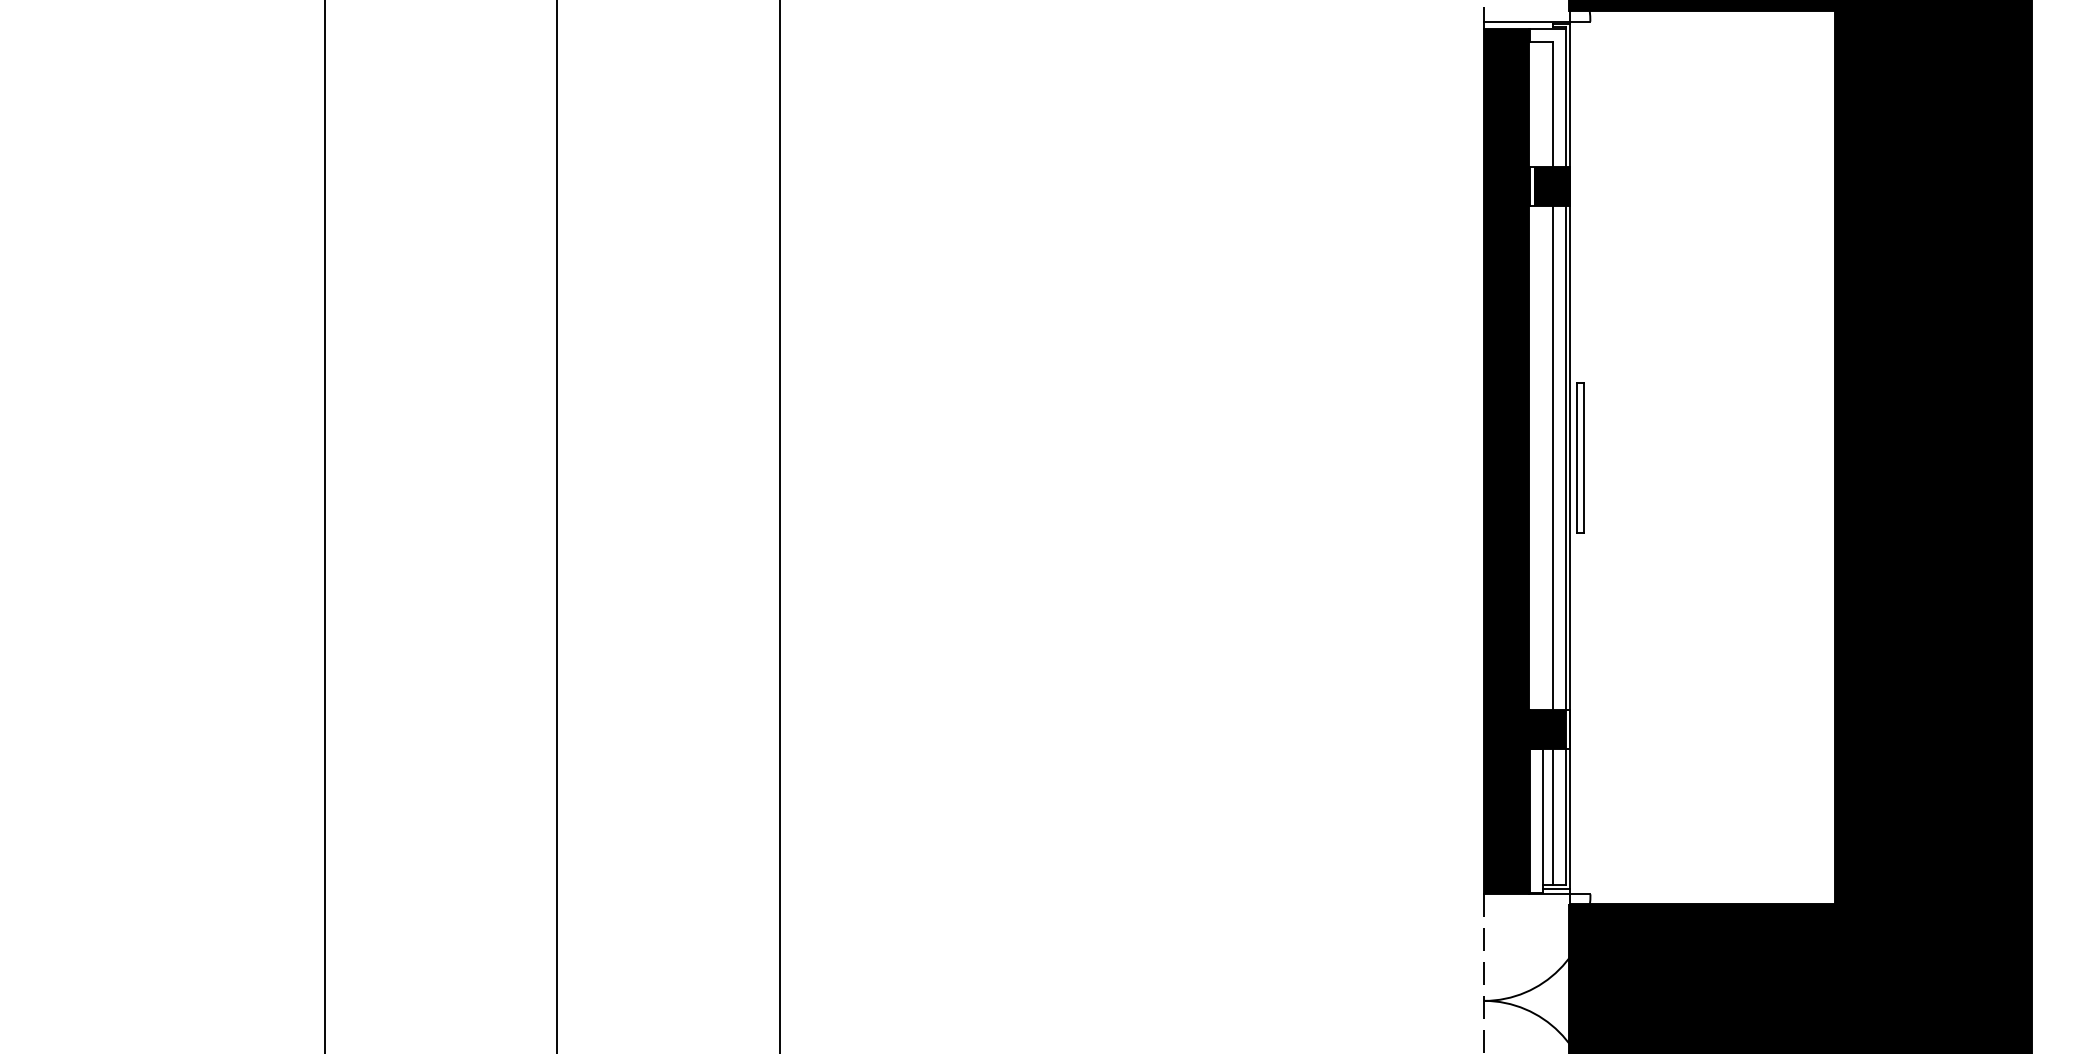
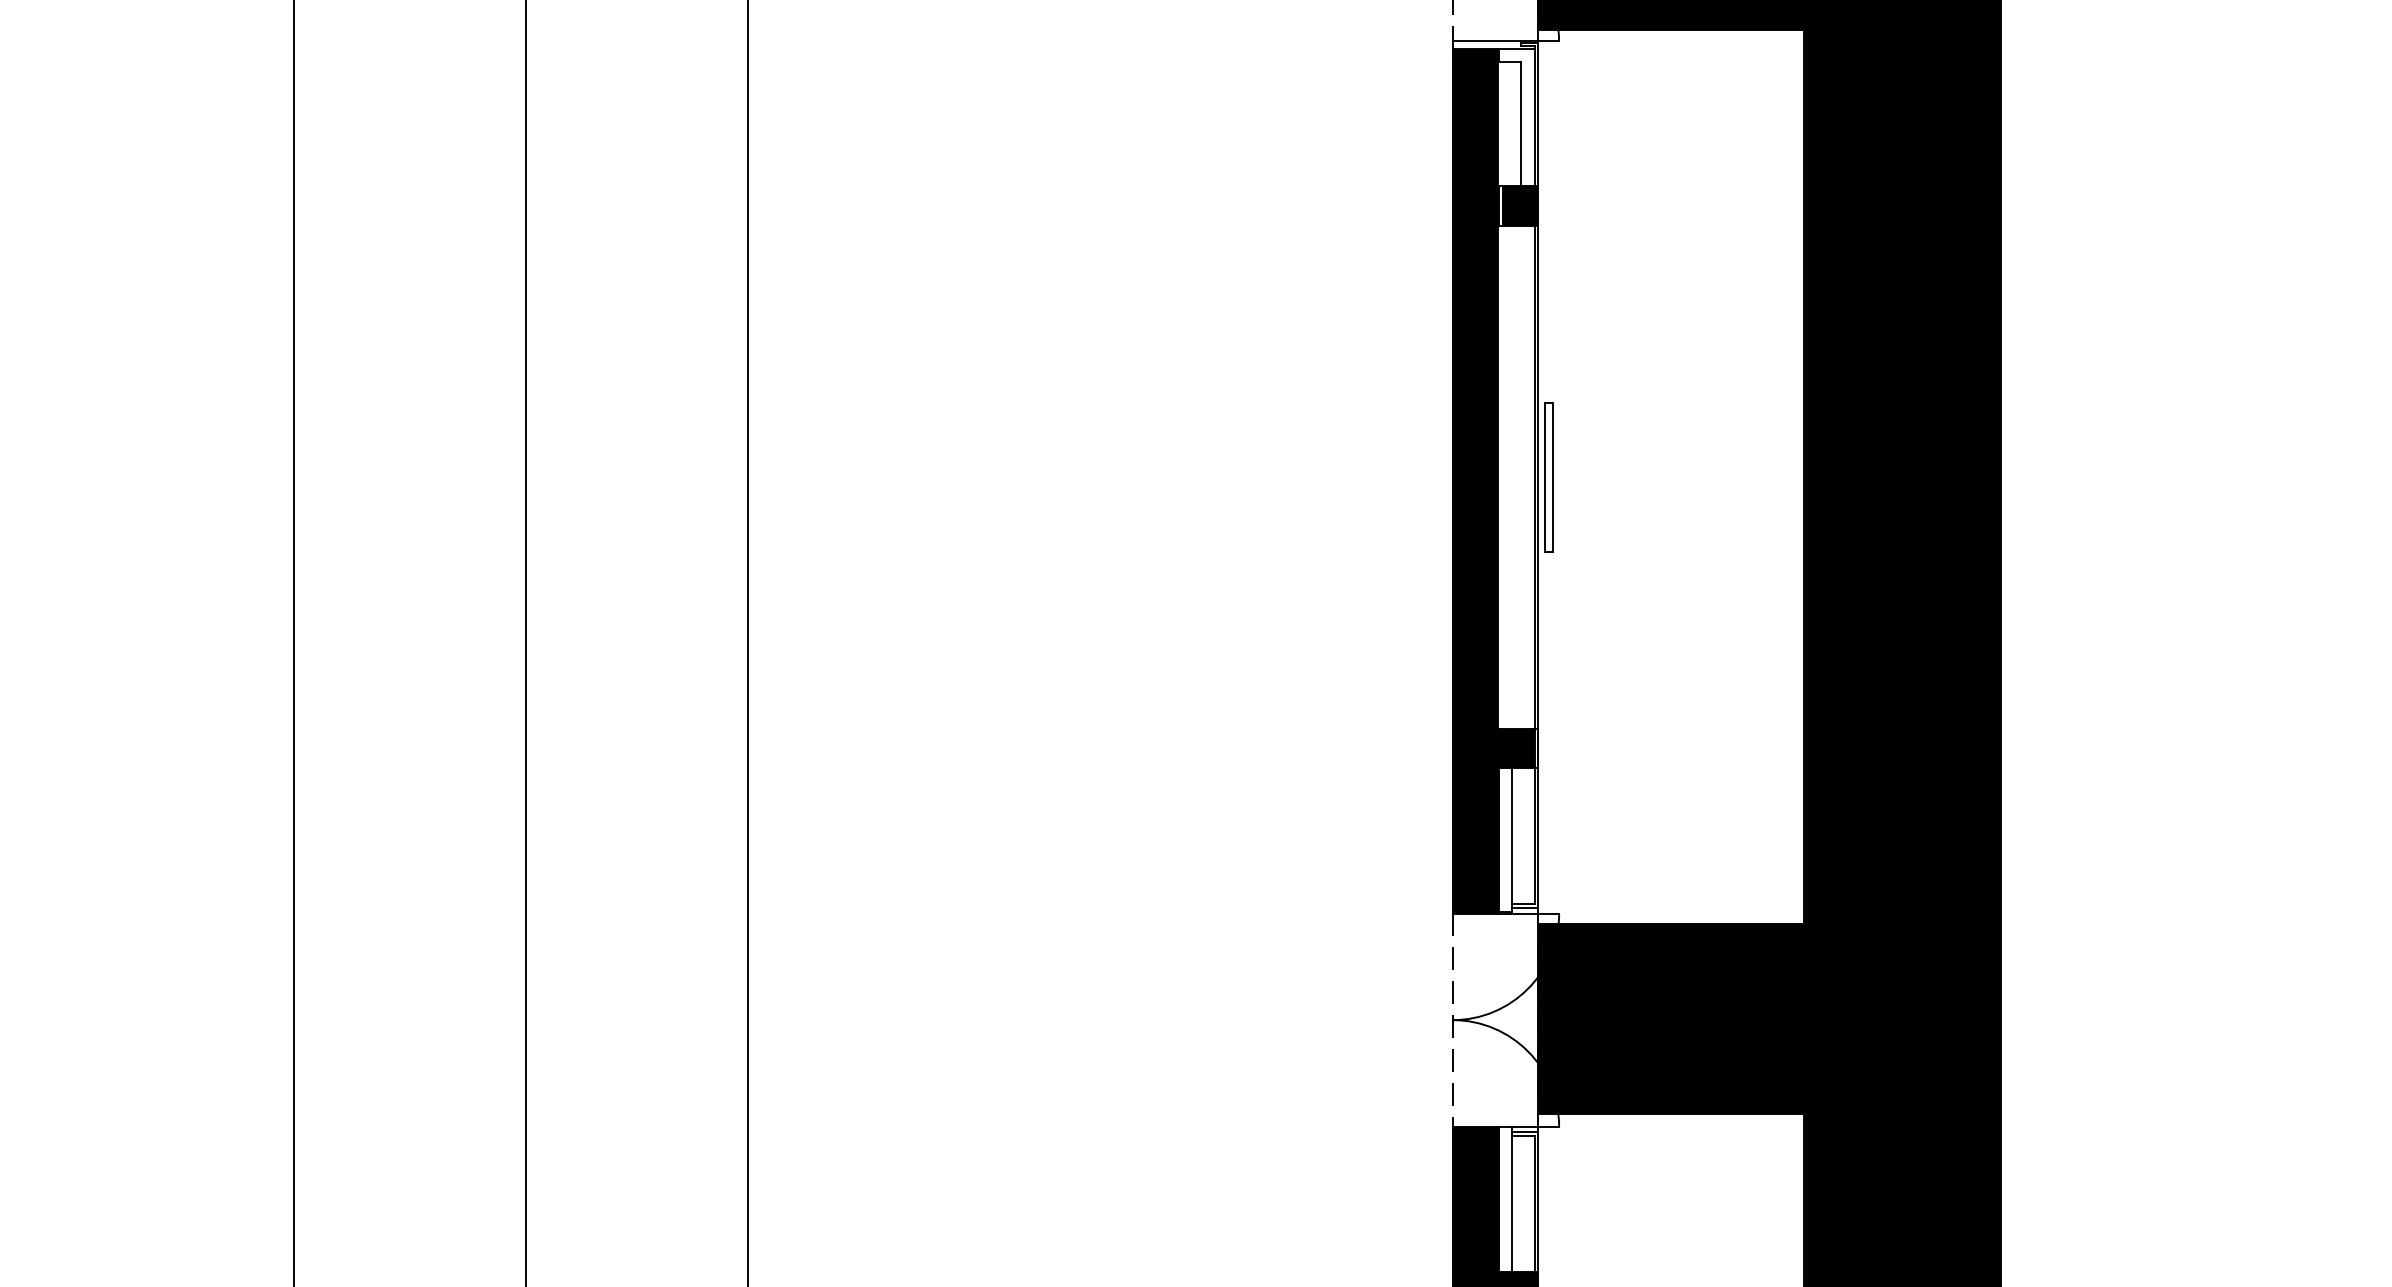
line: (1552, 457) -> (1521, 476), removed
line: (1552, 816) -> (1521, 835), removed

